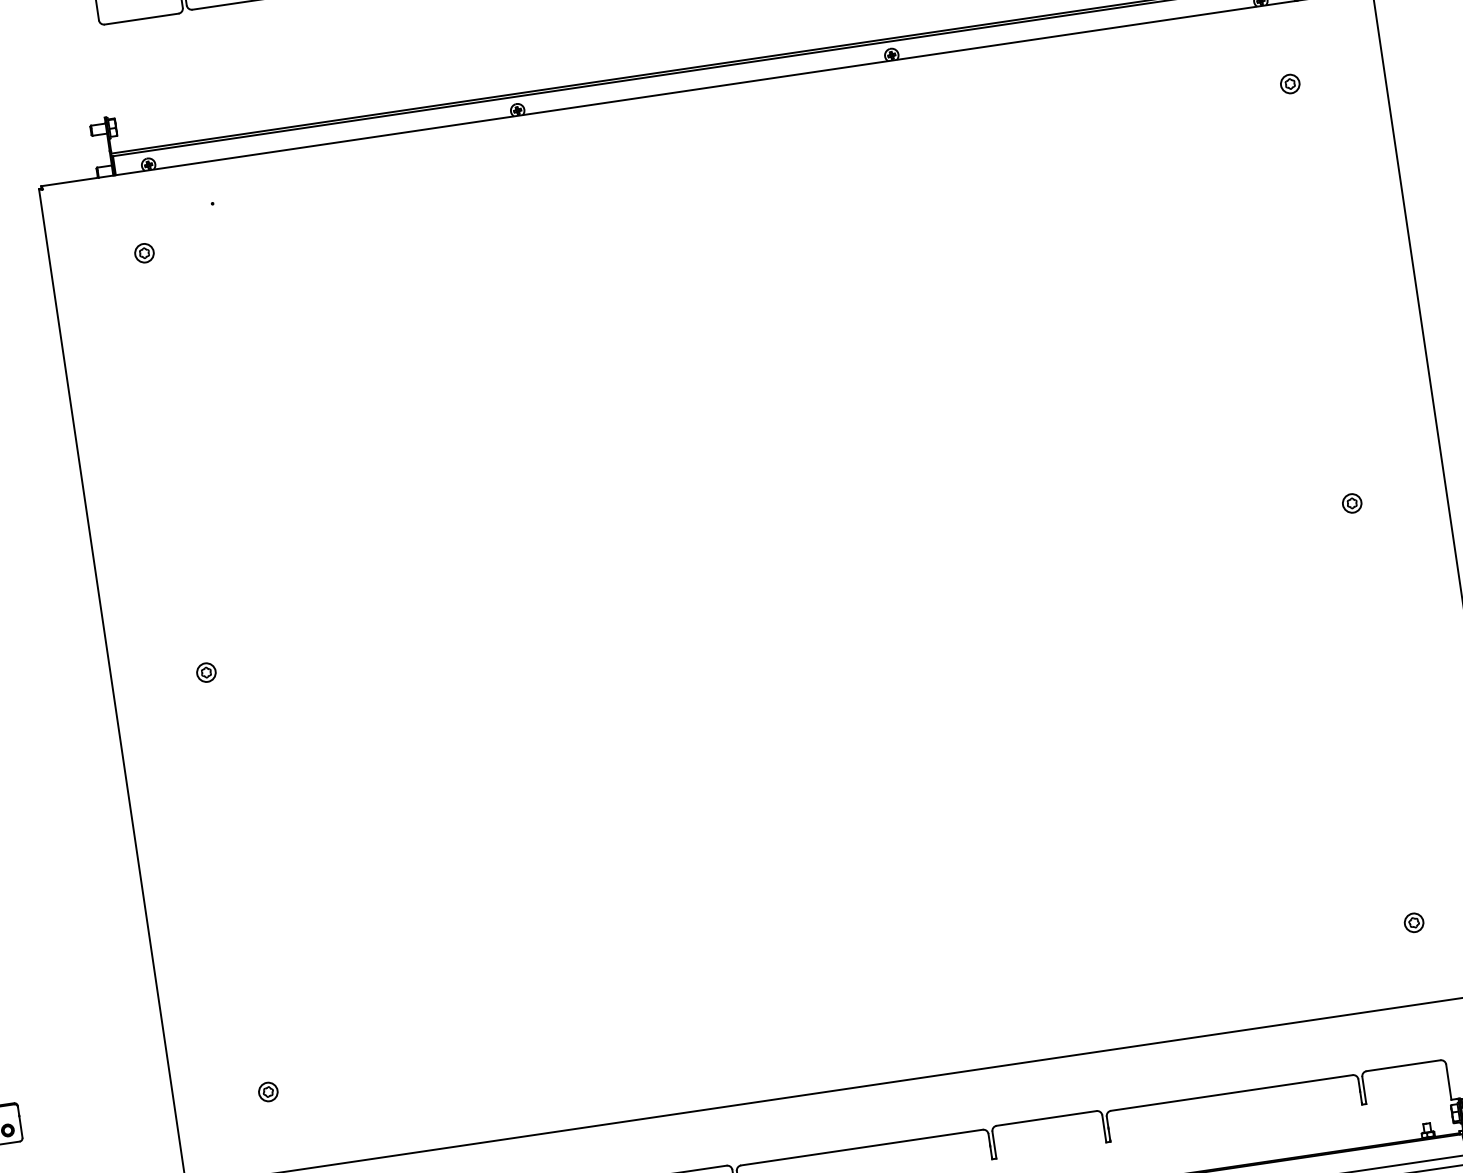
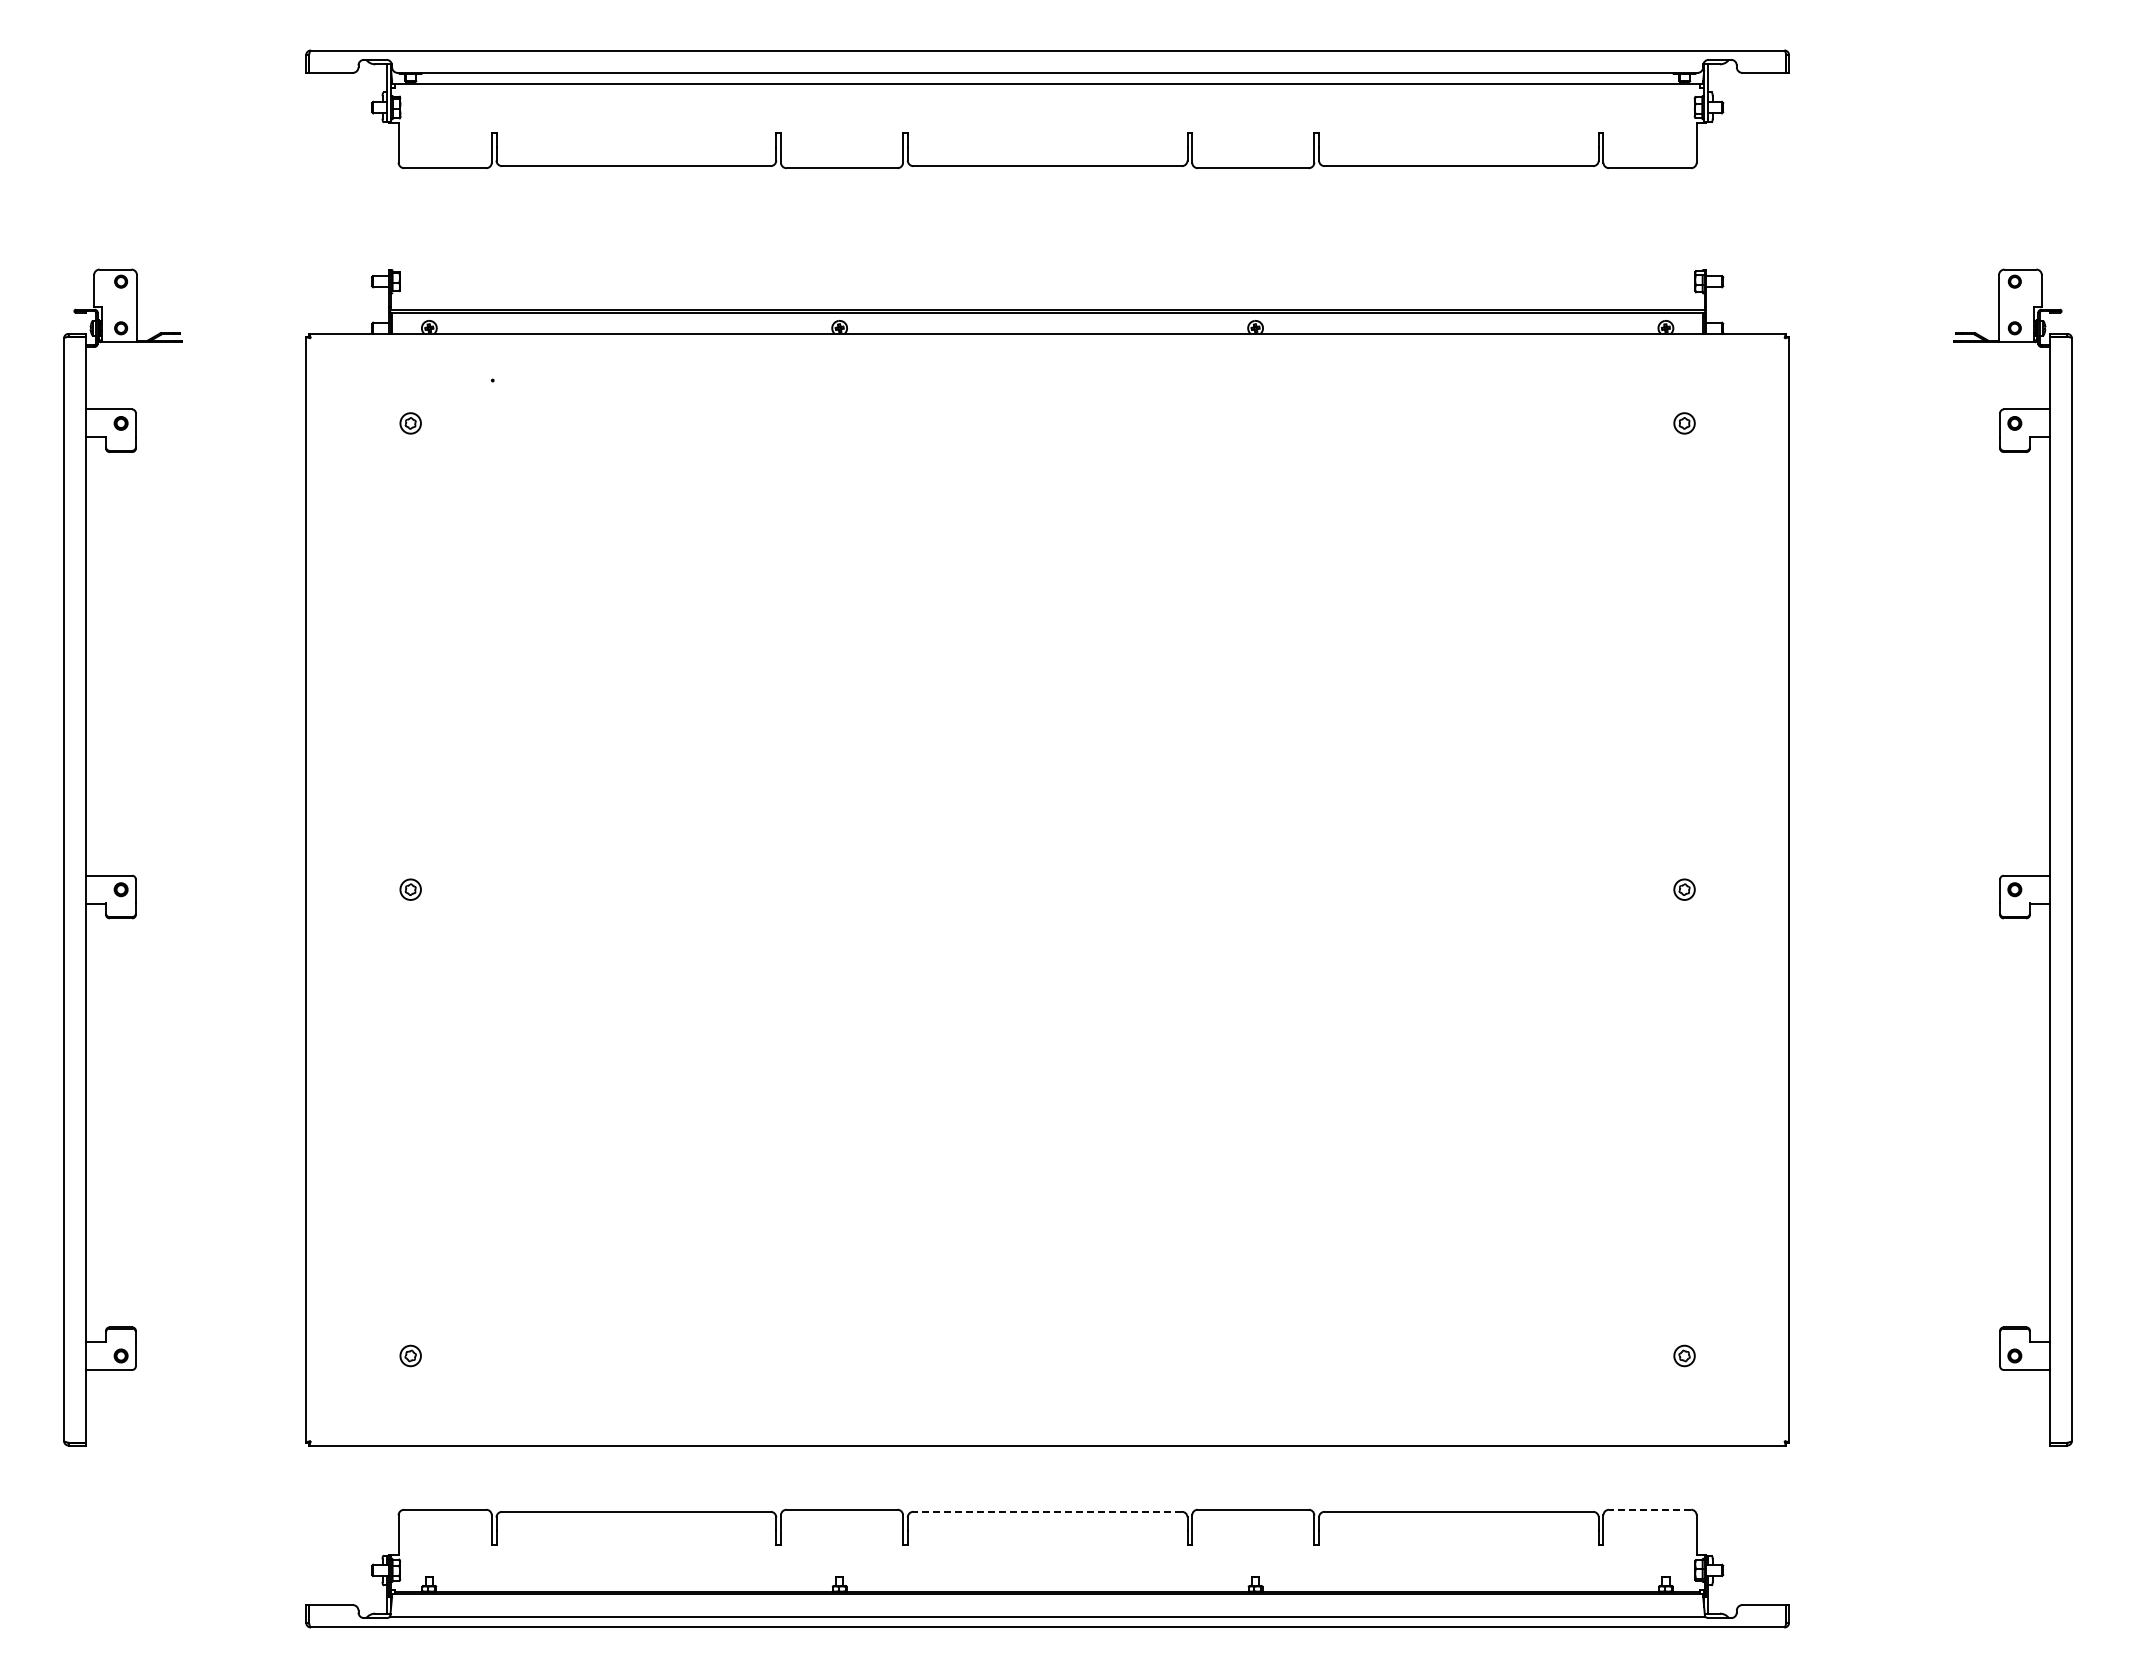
line: (1402, 1065) -> (1649, 1509), solid -> dashed
line: (861, 1147) -> (1047, 1511), solid -> dashed

